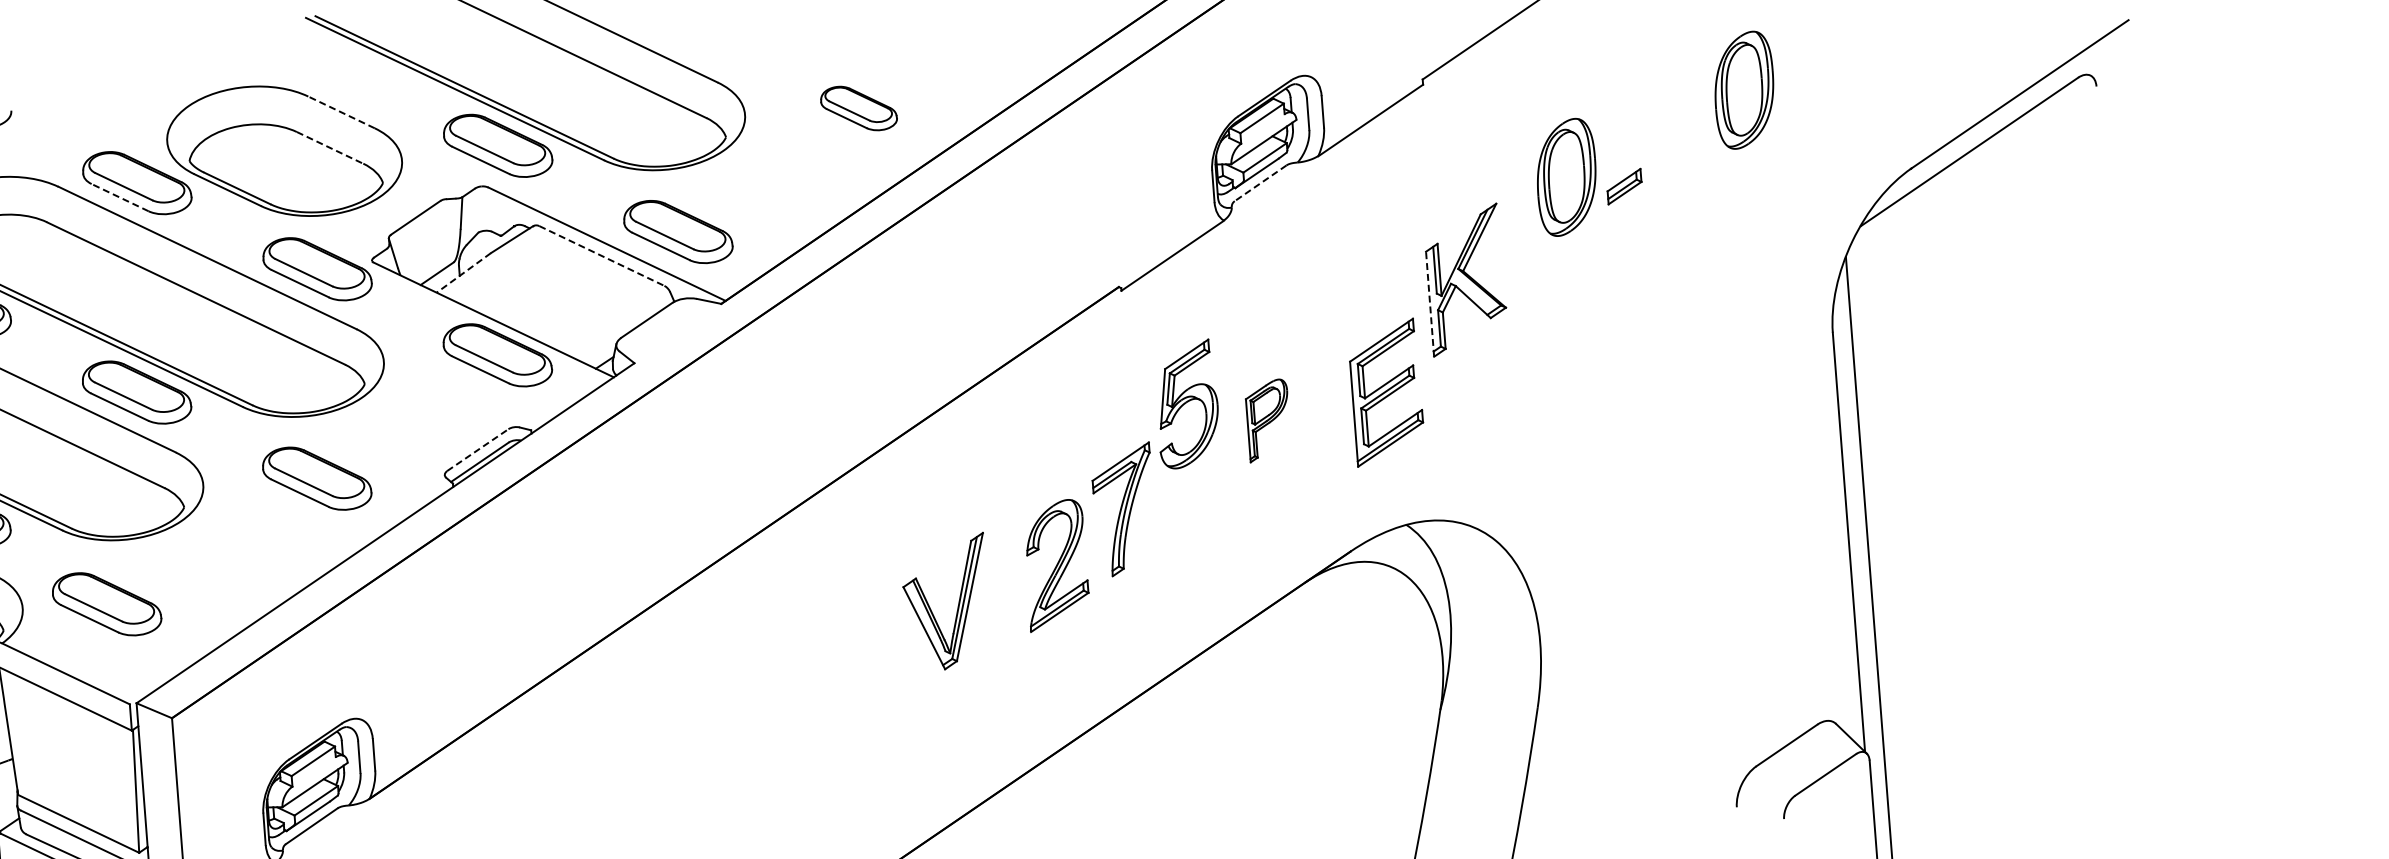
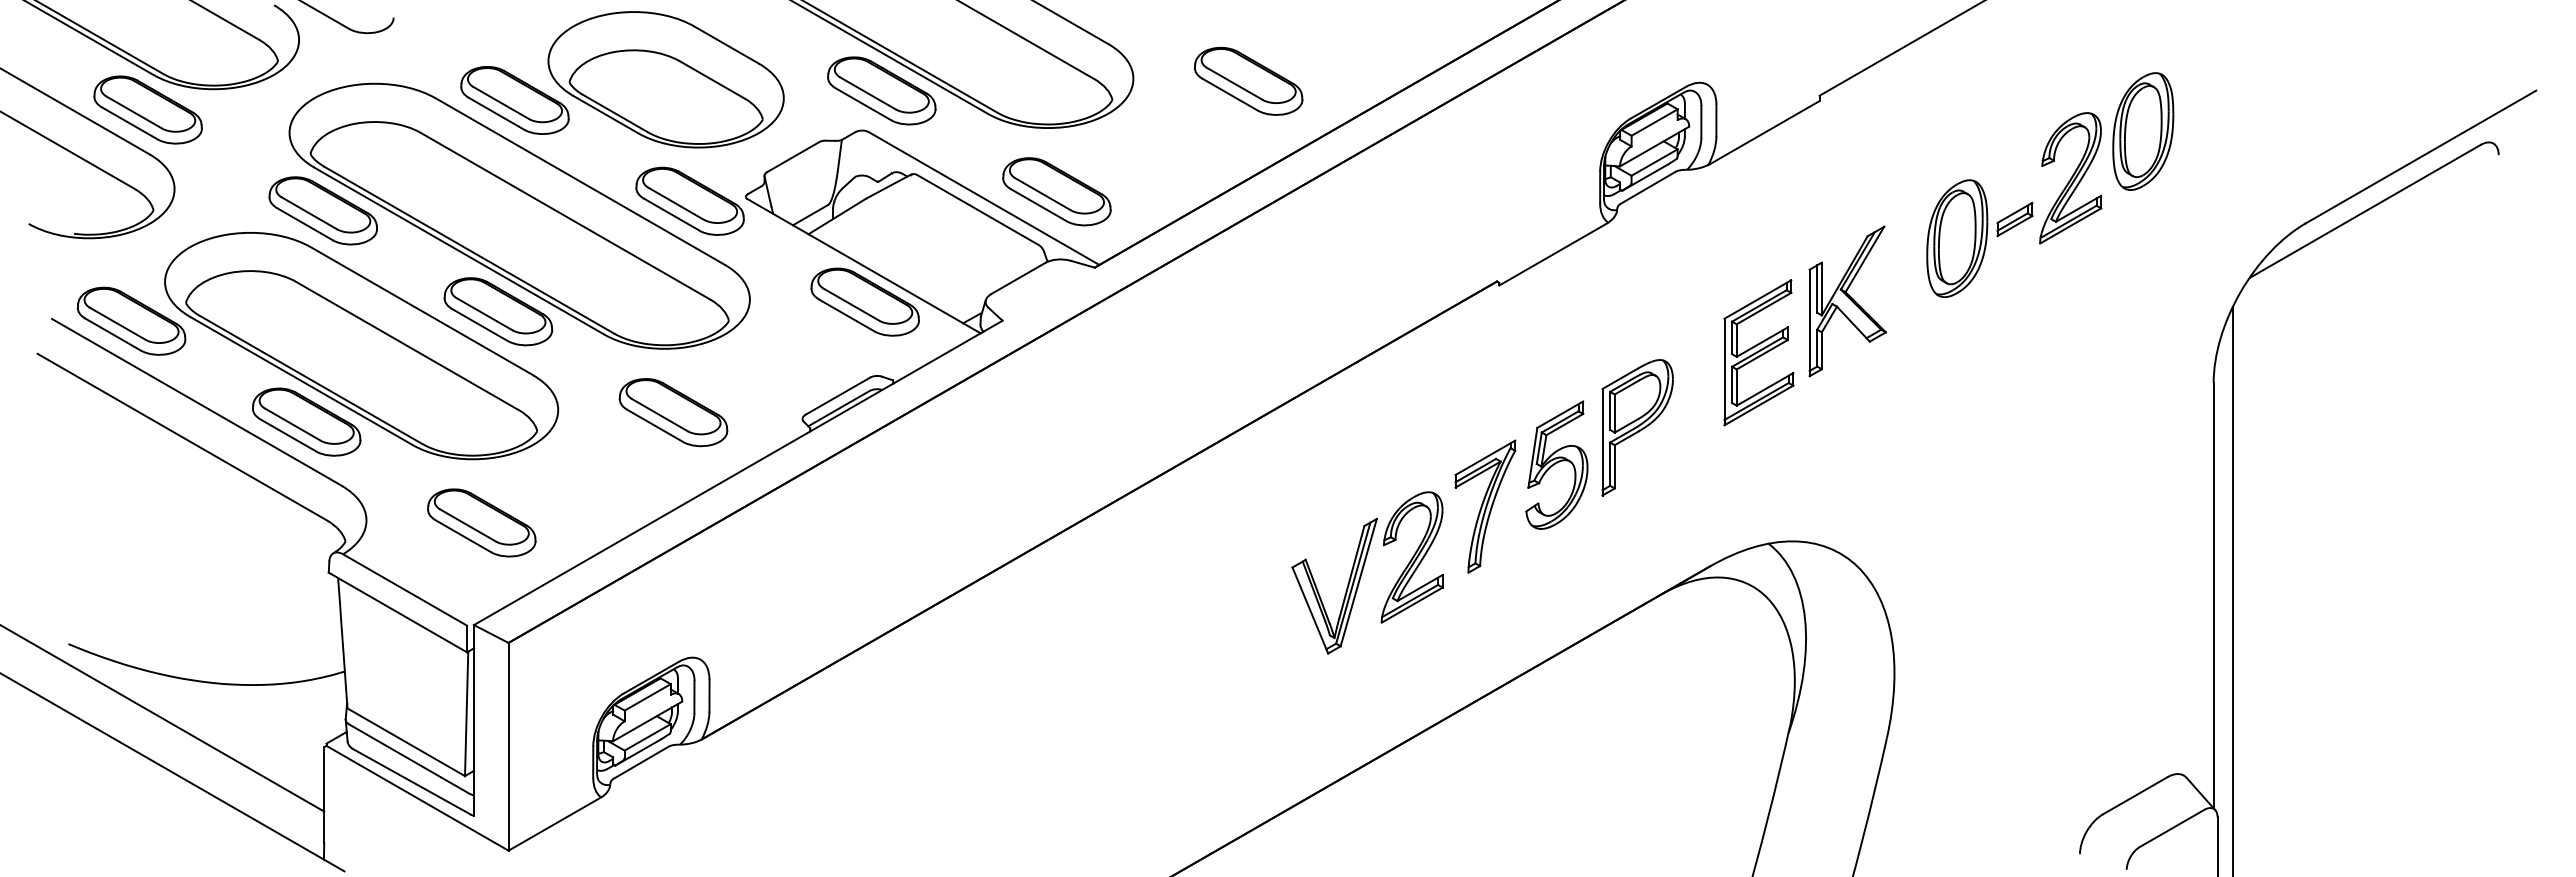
part: (858, 107) -> (1248, 80), size x1.43
line: (341, 111) -> (726, 44), dashed -> solid
part: (1676, 142) -> (2070, 178), added
line: (330, 148) -> (712, 80), dashed -> solid
part: (1566, 177) -> (1957, 238), moved
line: (1260, 182) -> (1648, 187), dashed -> solid
line: (119, 197) -> (496, 113), dashed -> solid
line: (602, 256) -> (978, 210), dashed -> solid
line: (463, 273) -> (837, 216), dashed -> solid
line: (1429, 303) -> (1809, 322), dashed -> solid
part: (1386, 392) -> (1758, 352), moved
part: (1186, 403) -> (1556, 464), moved
part: (1268, 420) -> (1637, 427), size x1.67
line: (478, 450) -> (838, 396), dashed -> solid
part: (958, 602) -> (1346, 587), moved
part: (106, 603) -> (481, 522), moved

